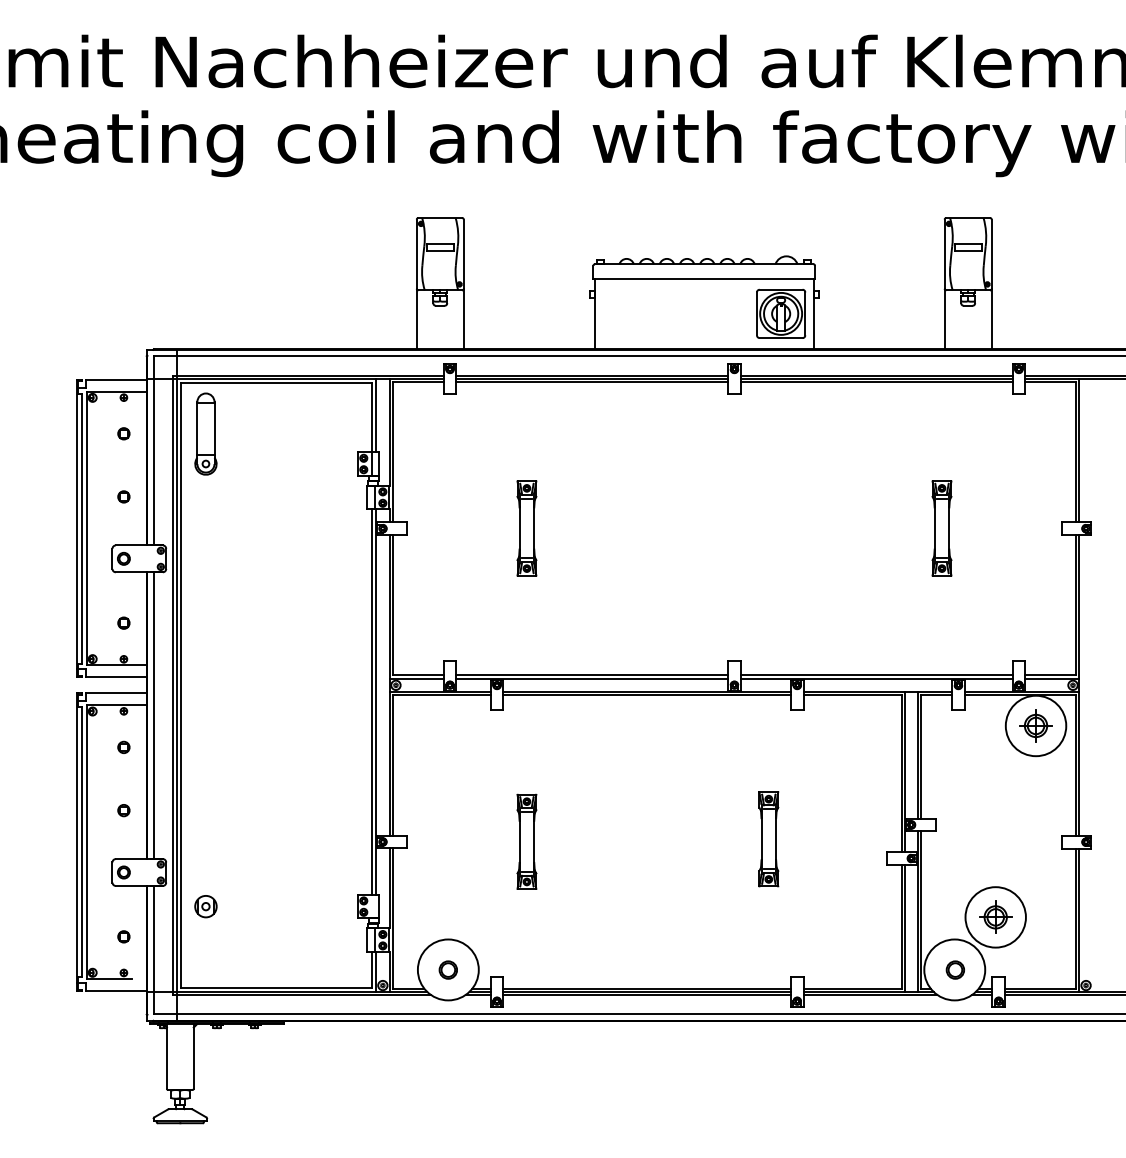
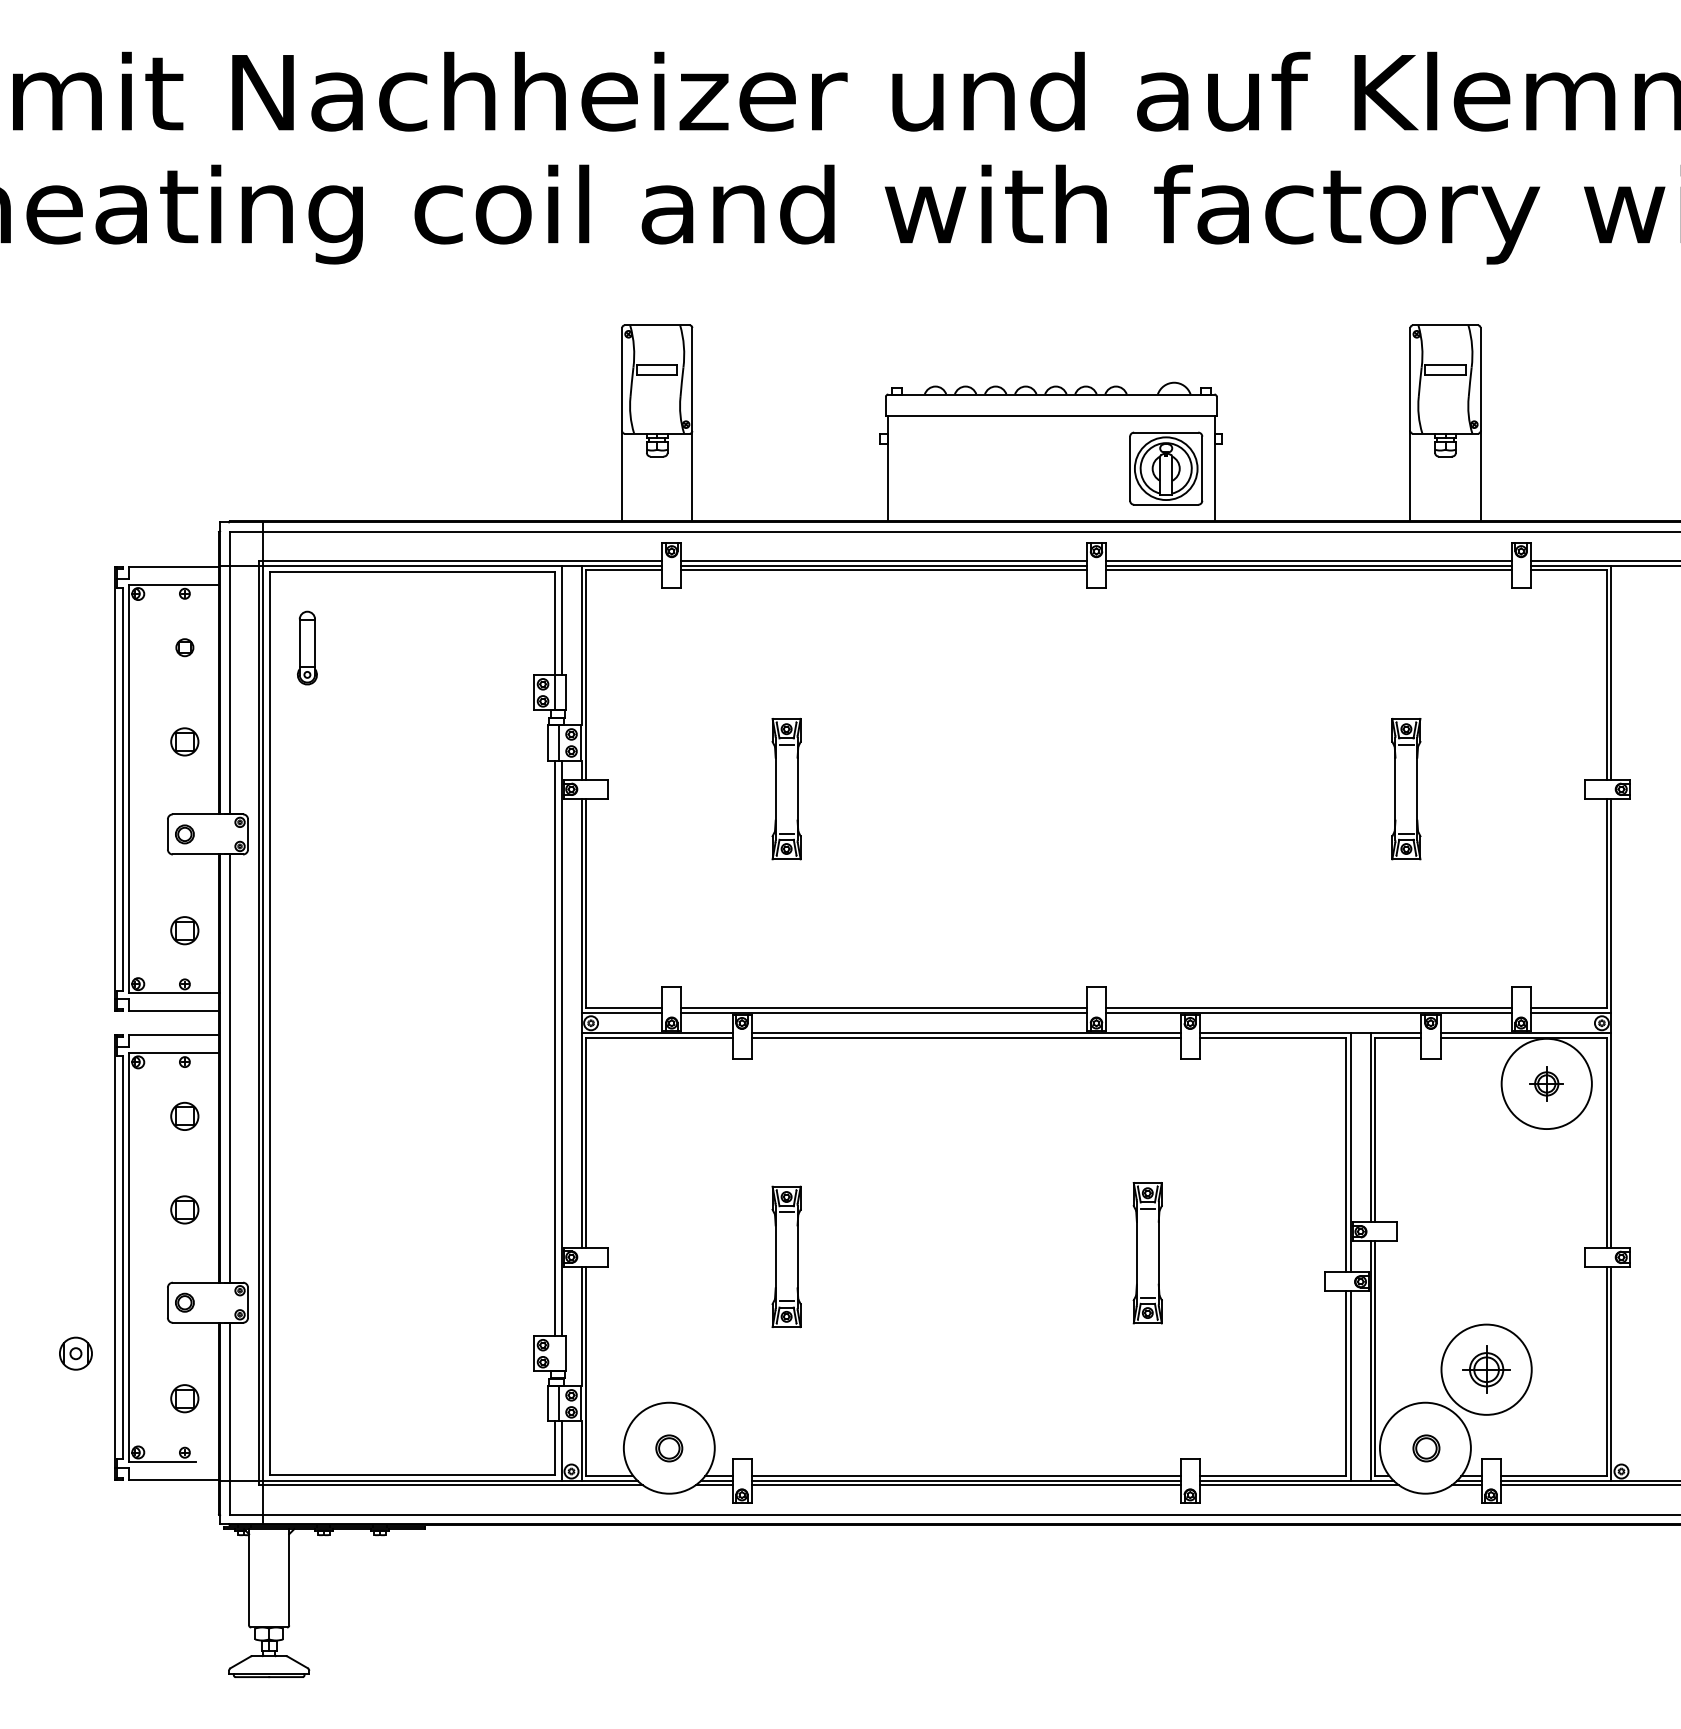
part: (205, 433) -> (306, 647), size x0.6
circle: (123, 496) -> (184, 741), size x1.6
circle: (123, 622) -> (184, 929), size x1.6
part: (1035, 725) -> (1545, 1083), size x0.7
part: (123, 746) -> (184, 1114), size x1.6
part: (123, 810) -> (184, 1210), size x1.6
part: (205, 906) -> (75, 1353), moved
circle: (123, 936) -> (184, 1398), size x1.6

